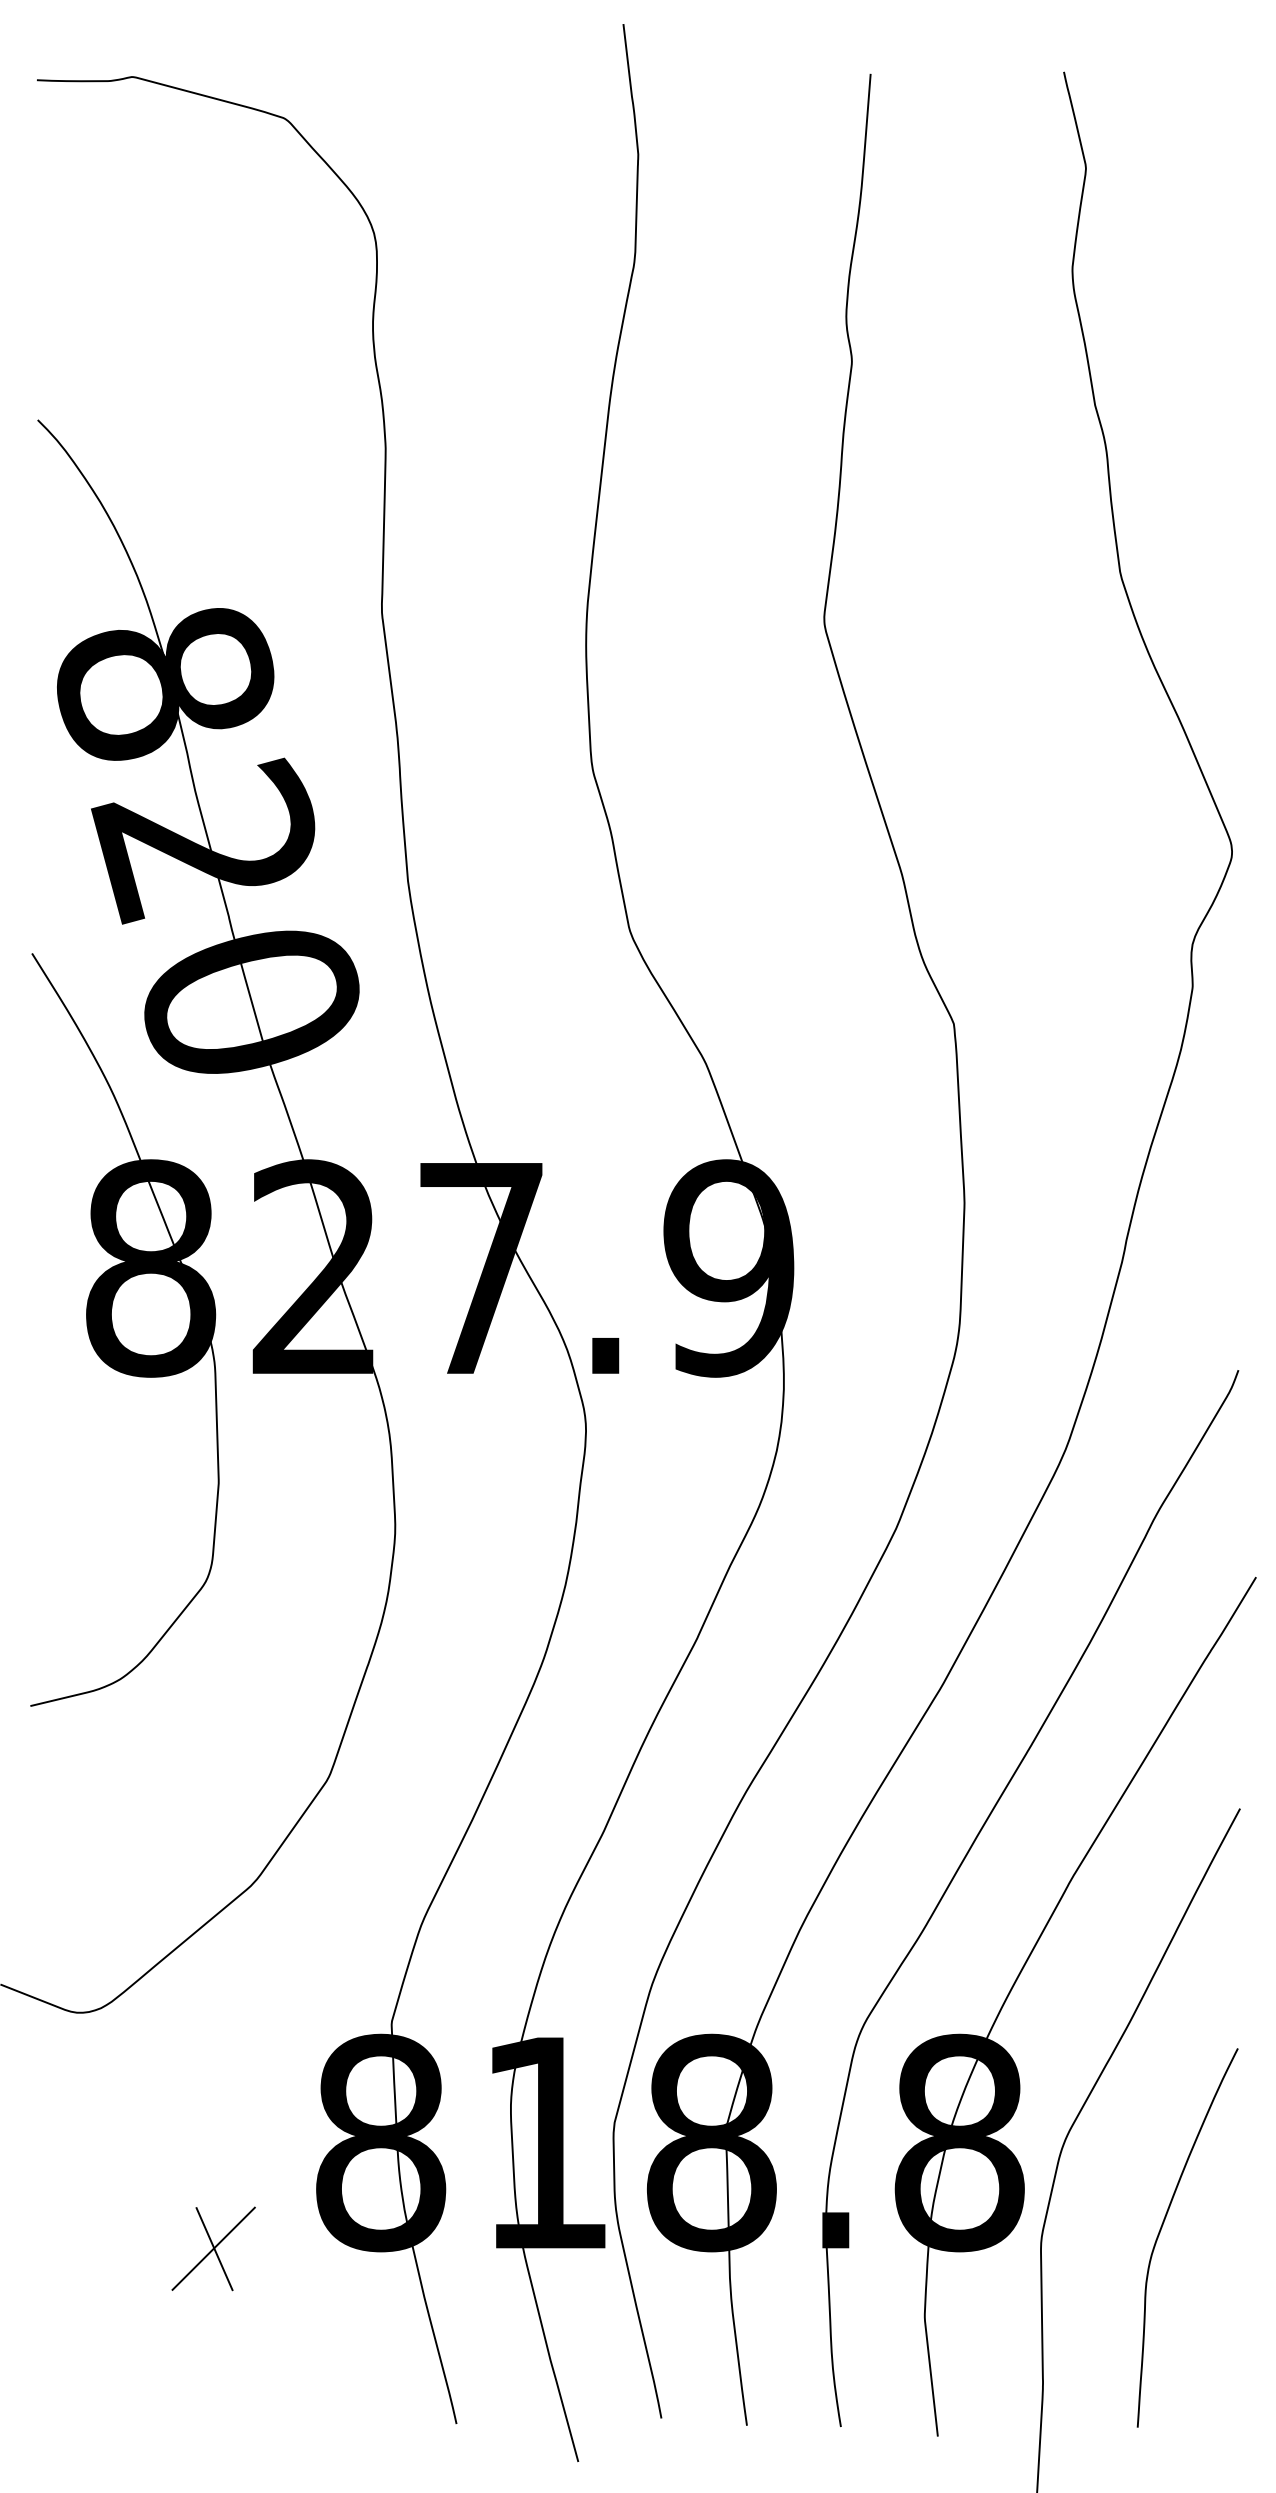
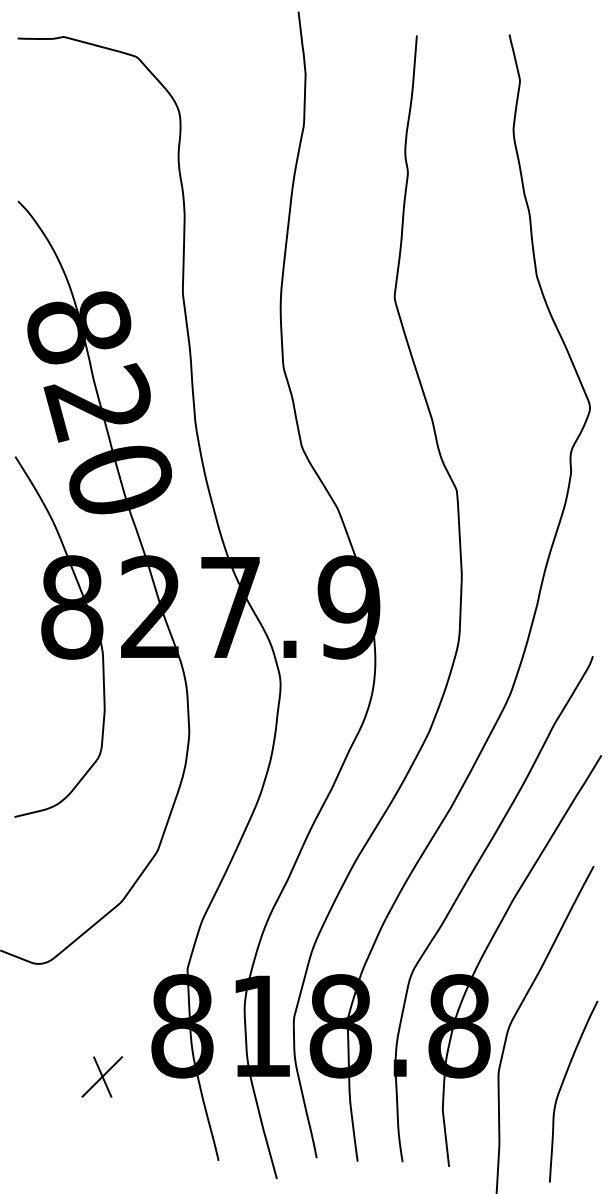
curve: (1164, 2226) -> (562, 1086), moved

